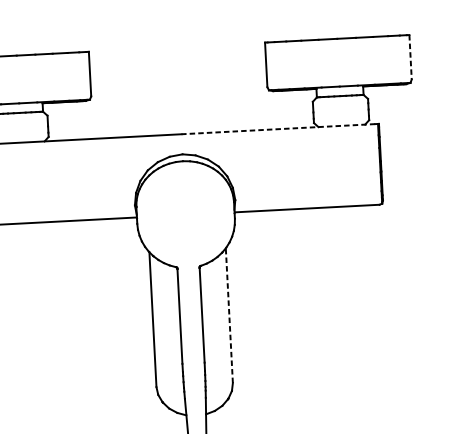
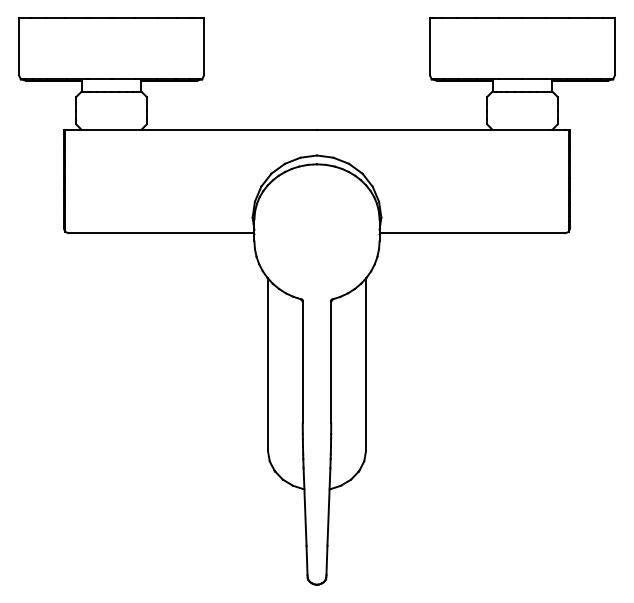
line: (410, 57) -> (614, 46), dashed -> solid
line: (277, 129) -> (440, 129), dashed -> solid
line: (228, 315) -> (365, 364), dashed -> solid

